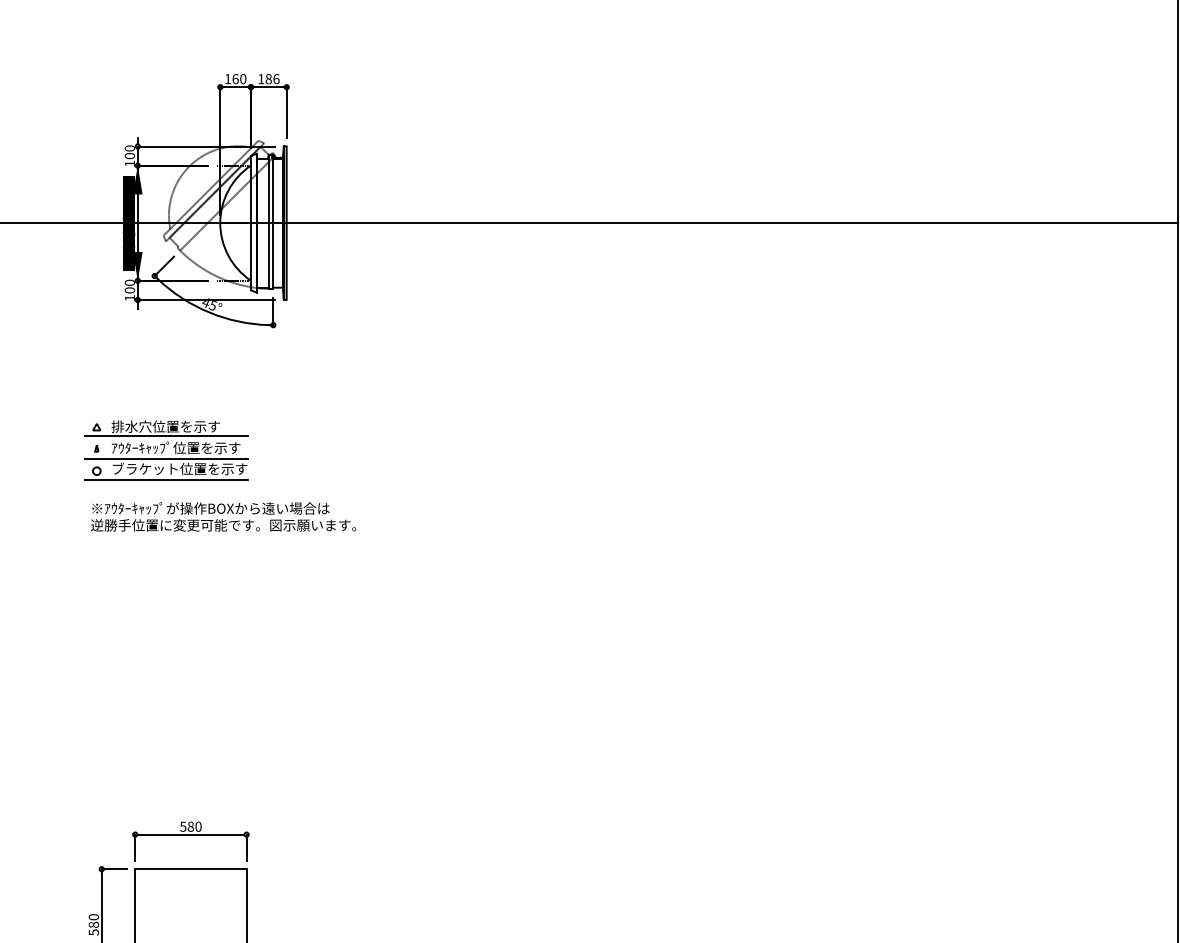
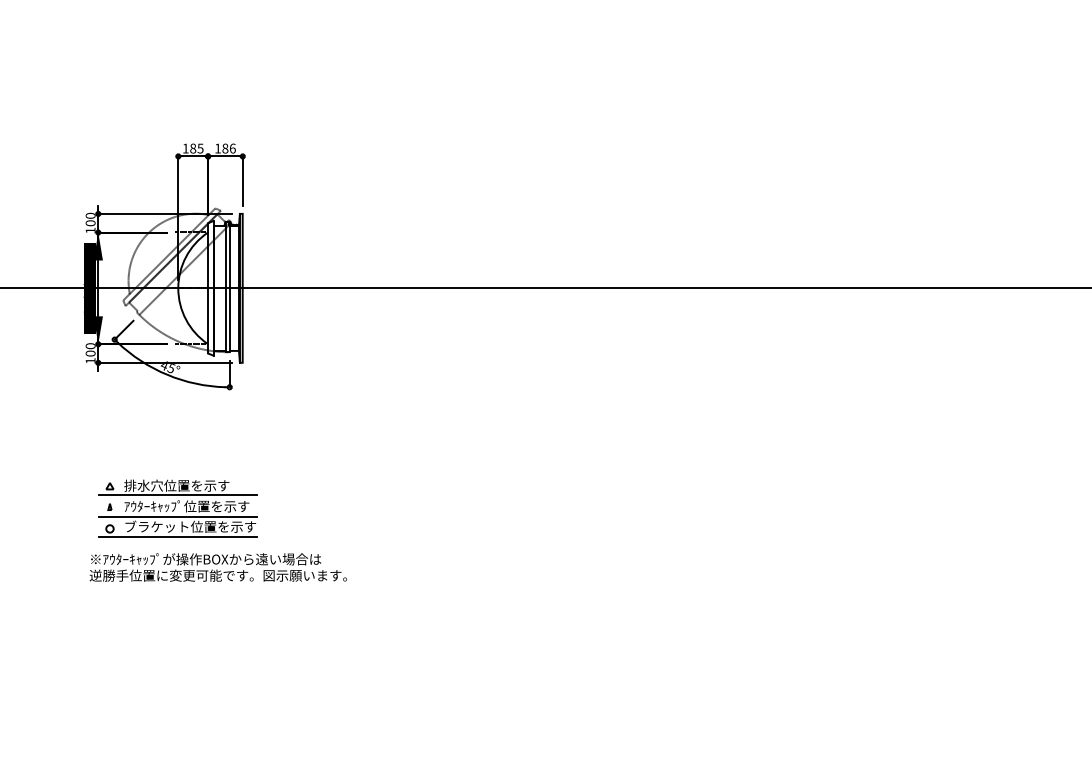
text: (239, 79) -> (196, 148), 160 -> 185
part: (166, 450) -> (177, 508), moved
text: (223, 516) -> (218, 567), moved

